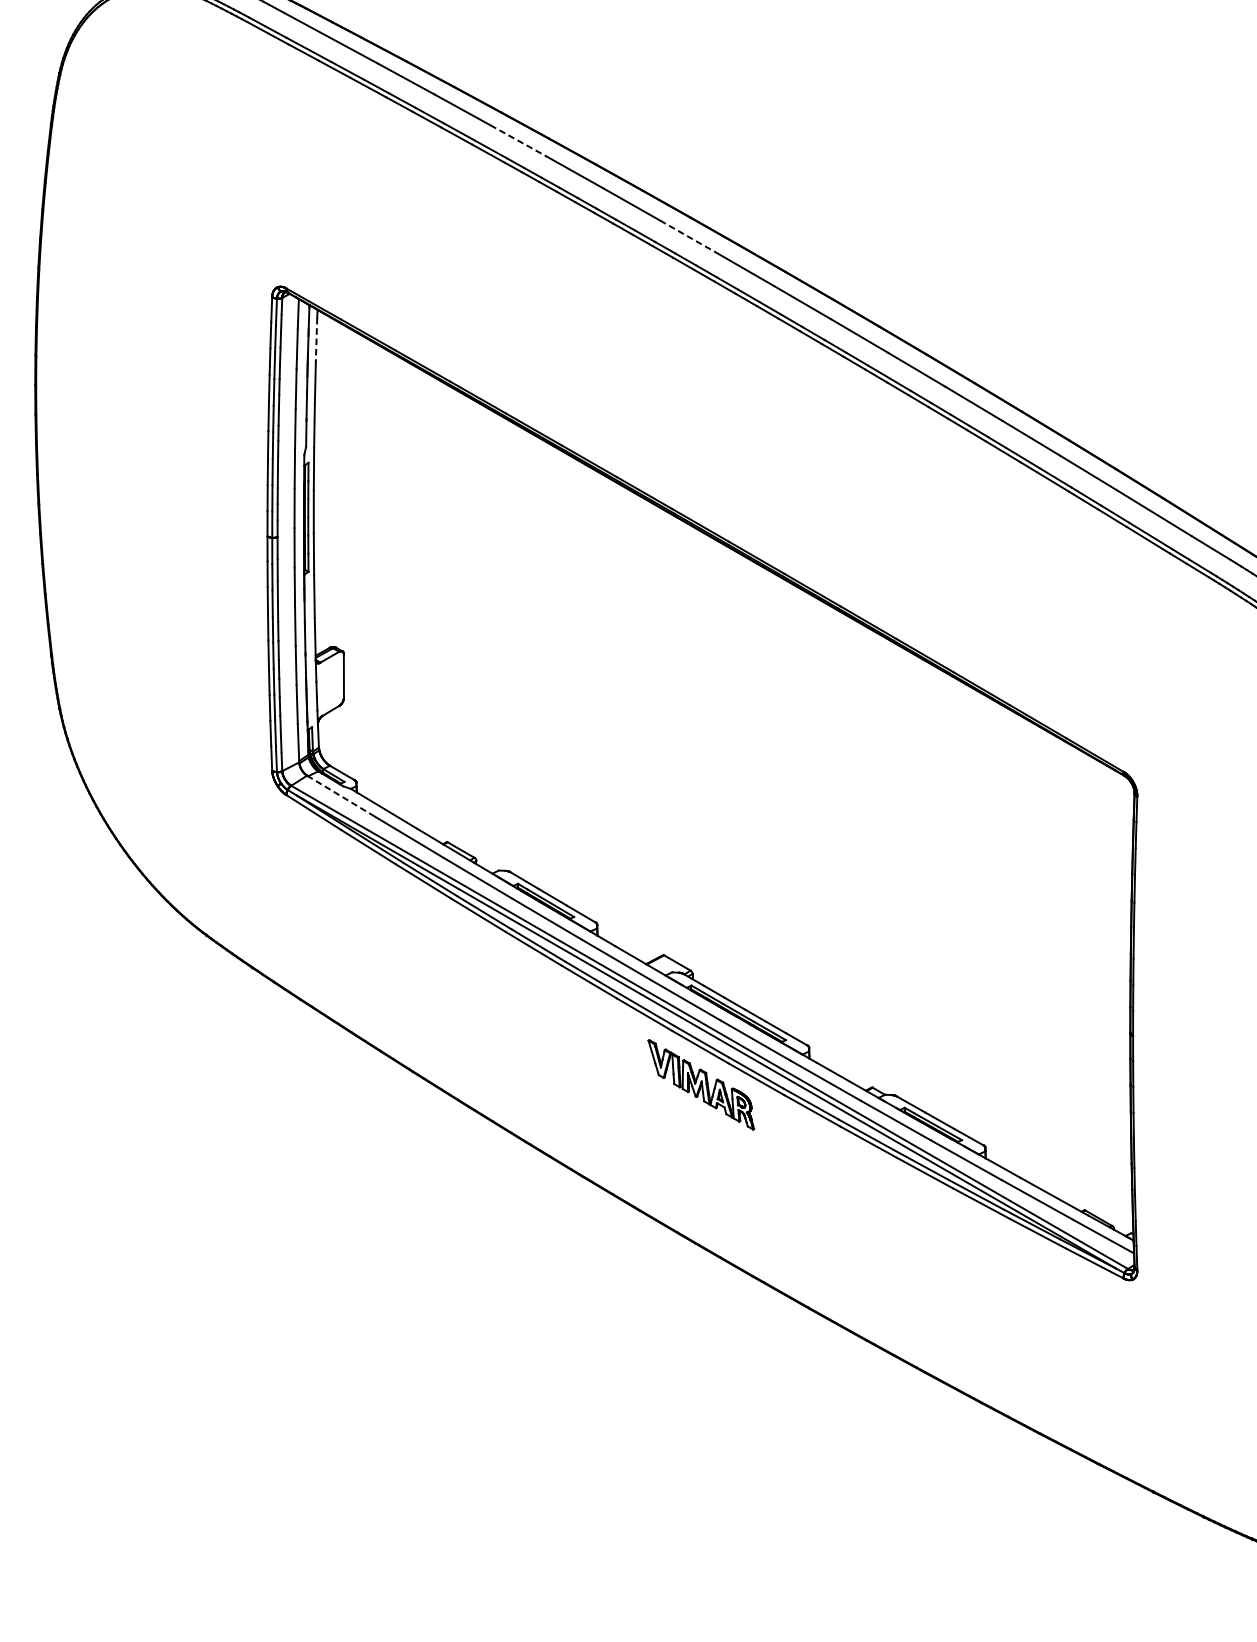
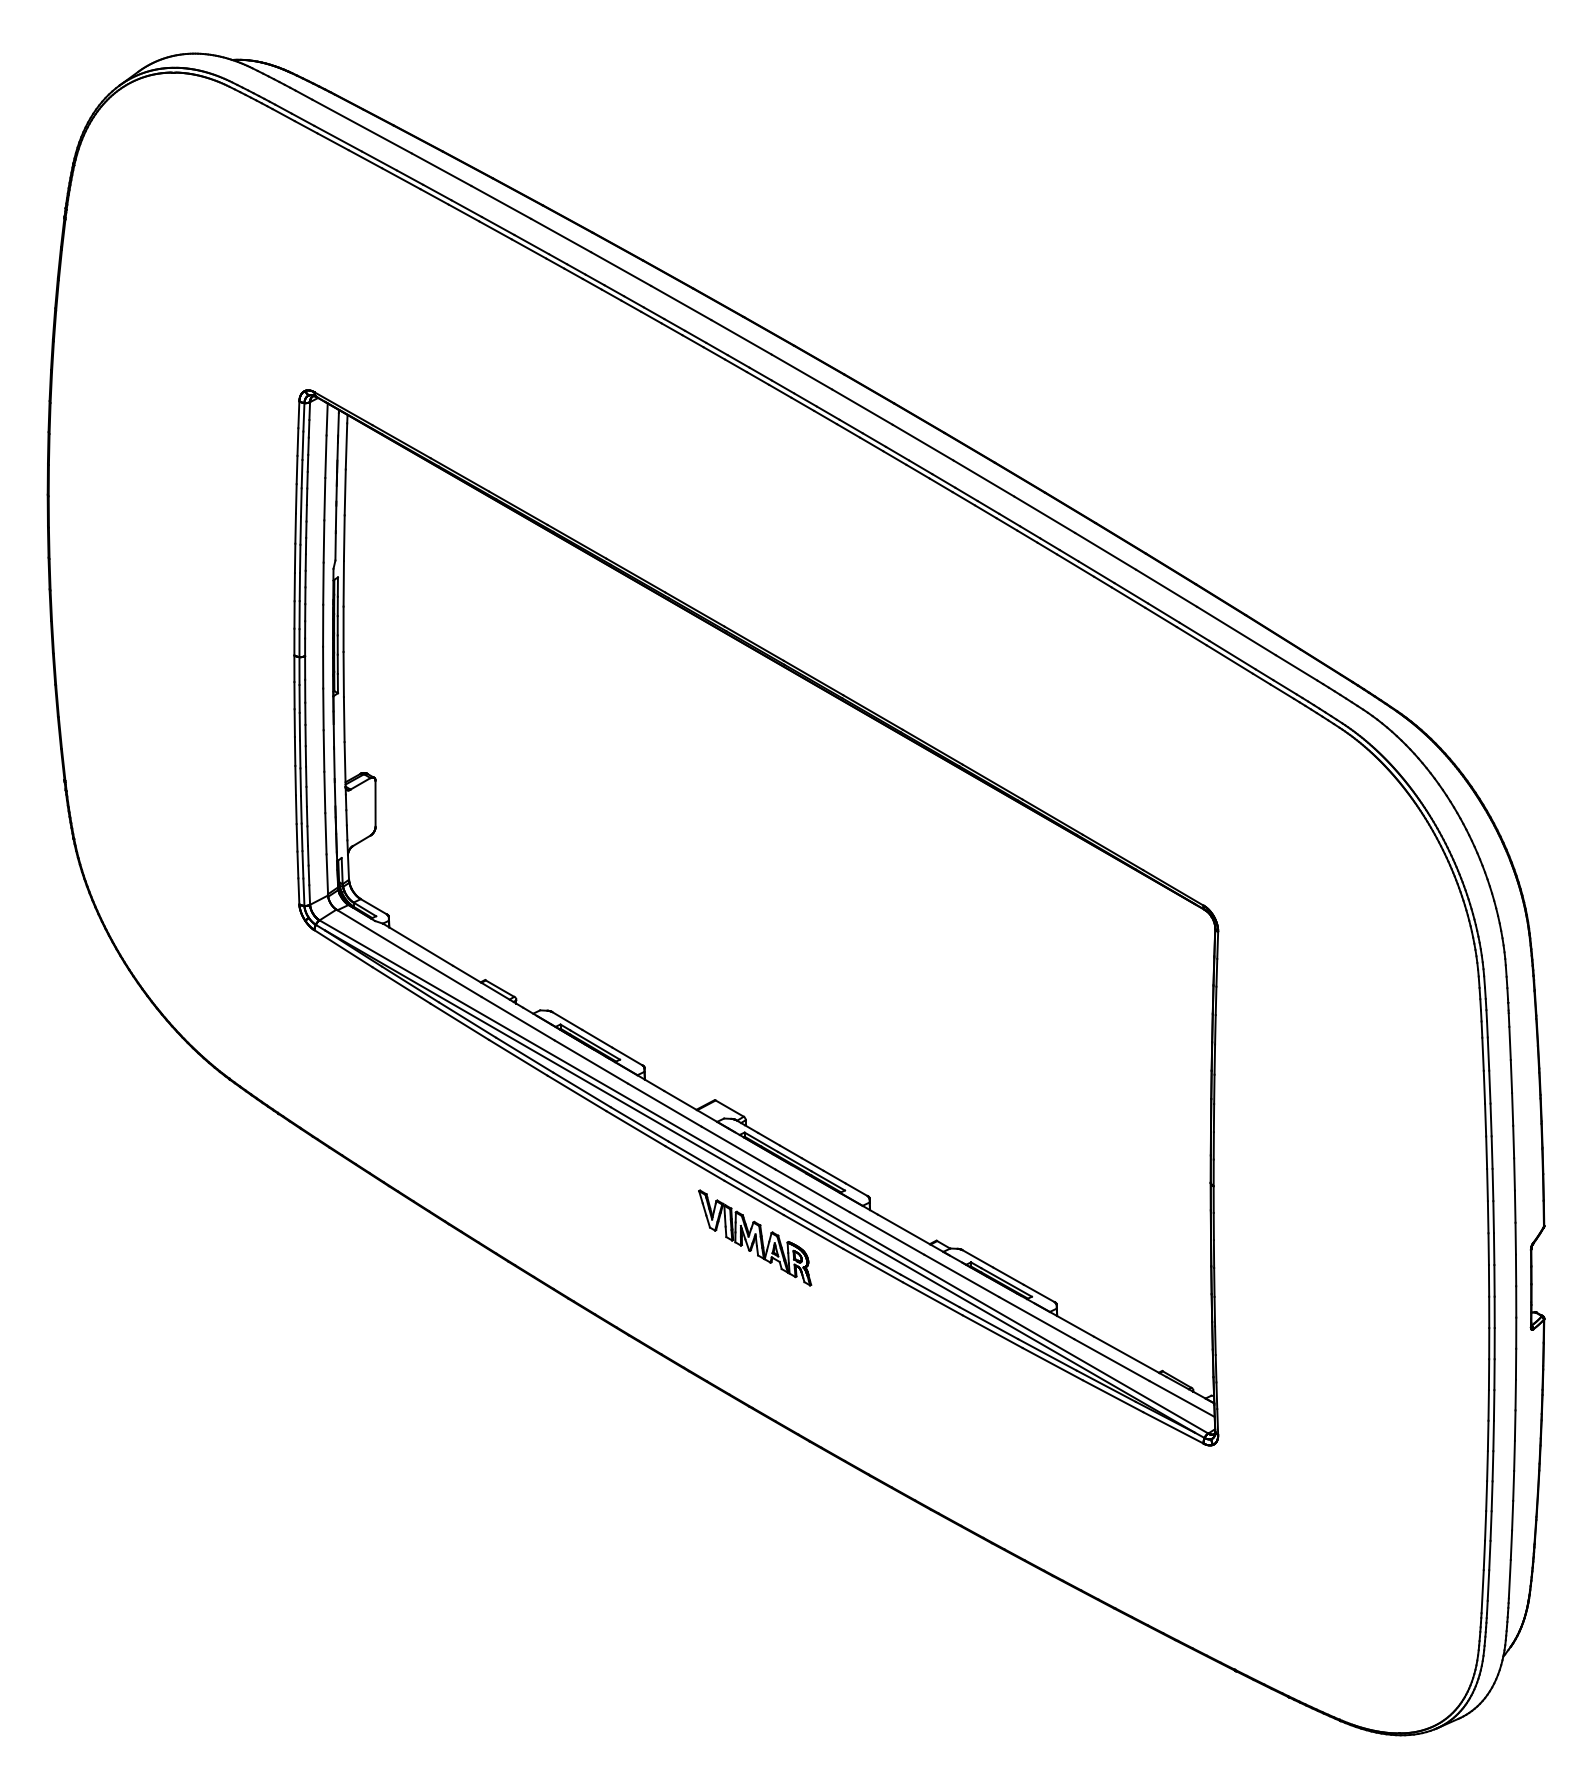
line: (519, 140) -> (561, 235), dashed -> solid
line: (688, 236) -> (741, 337), dashed -> solid
line: (316, 339) -> (346, 446), dashed -> solid
line: (341, 796) -> (373, 931), dashed -> solid

